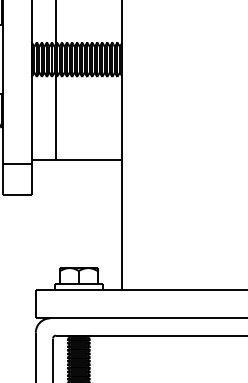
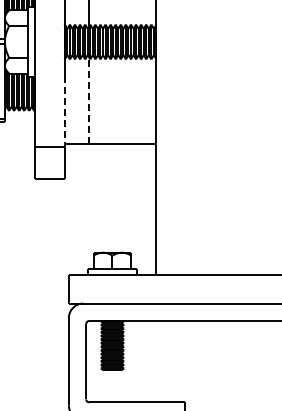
line: (56, 117) -> (89, 100), solid -> dashed
line: (31, 128) -> (64, 111), solid -> dashed

